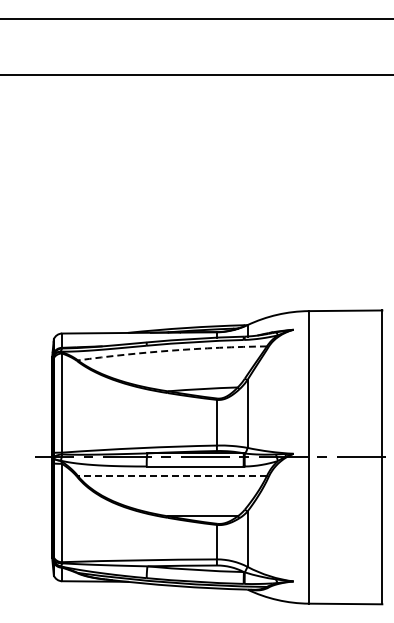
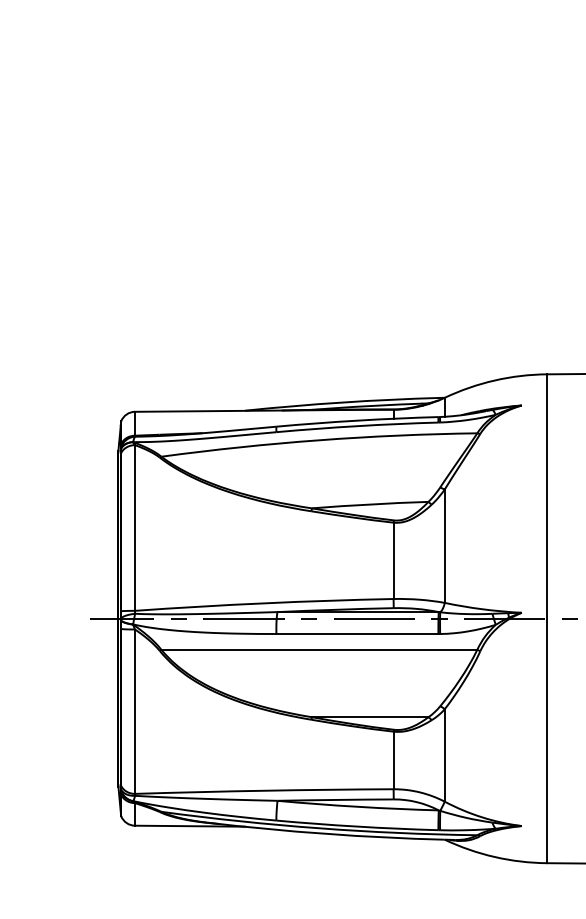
arc: (172, 350) -> (319, 440), dashed -> solid
line: (172, 475) -> (319, 649), dashed -> solid

